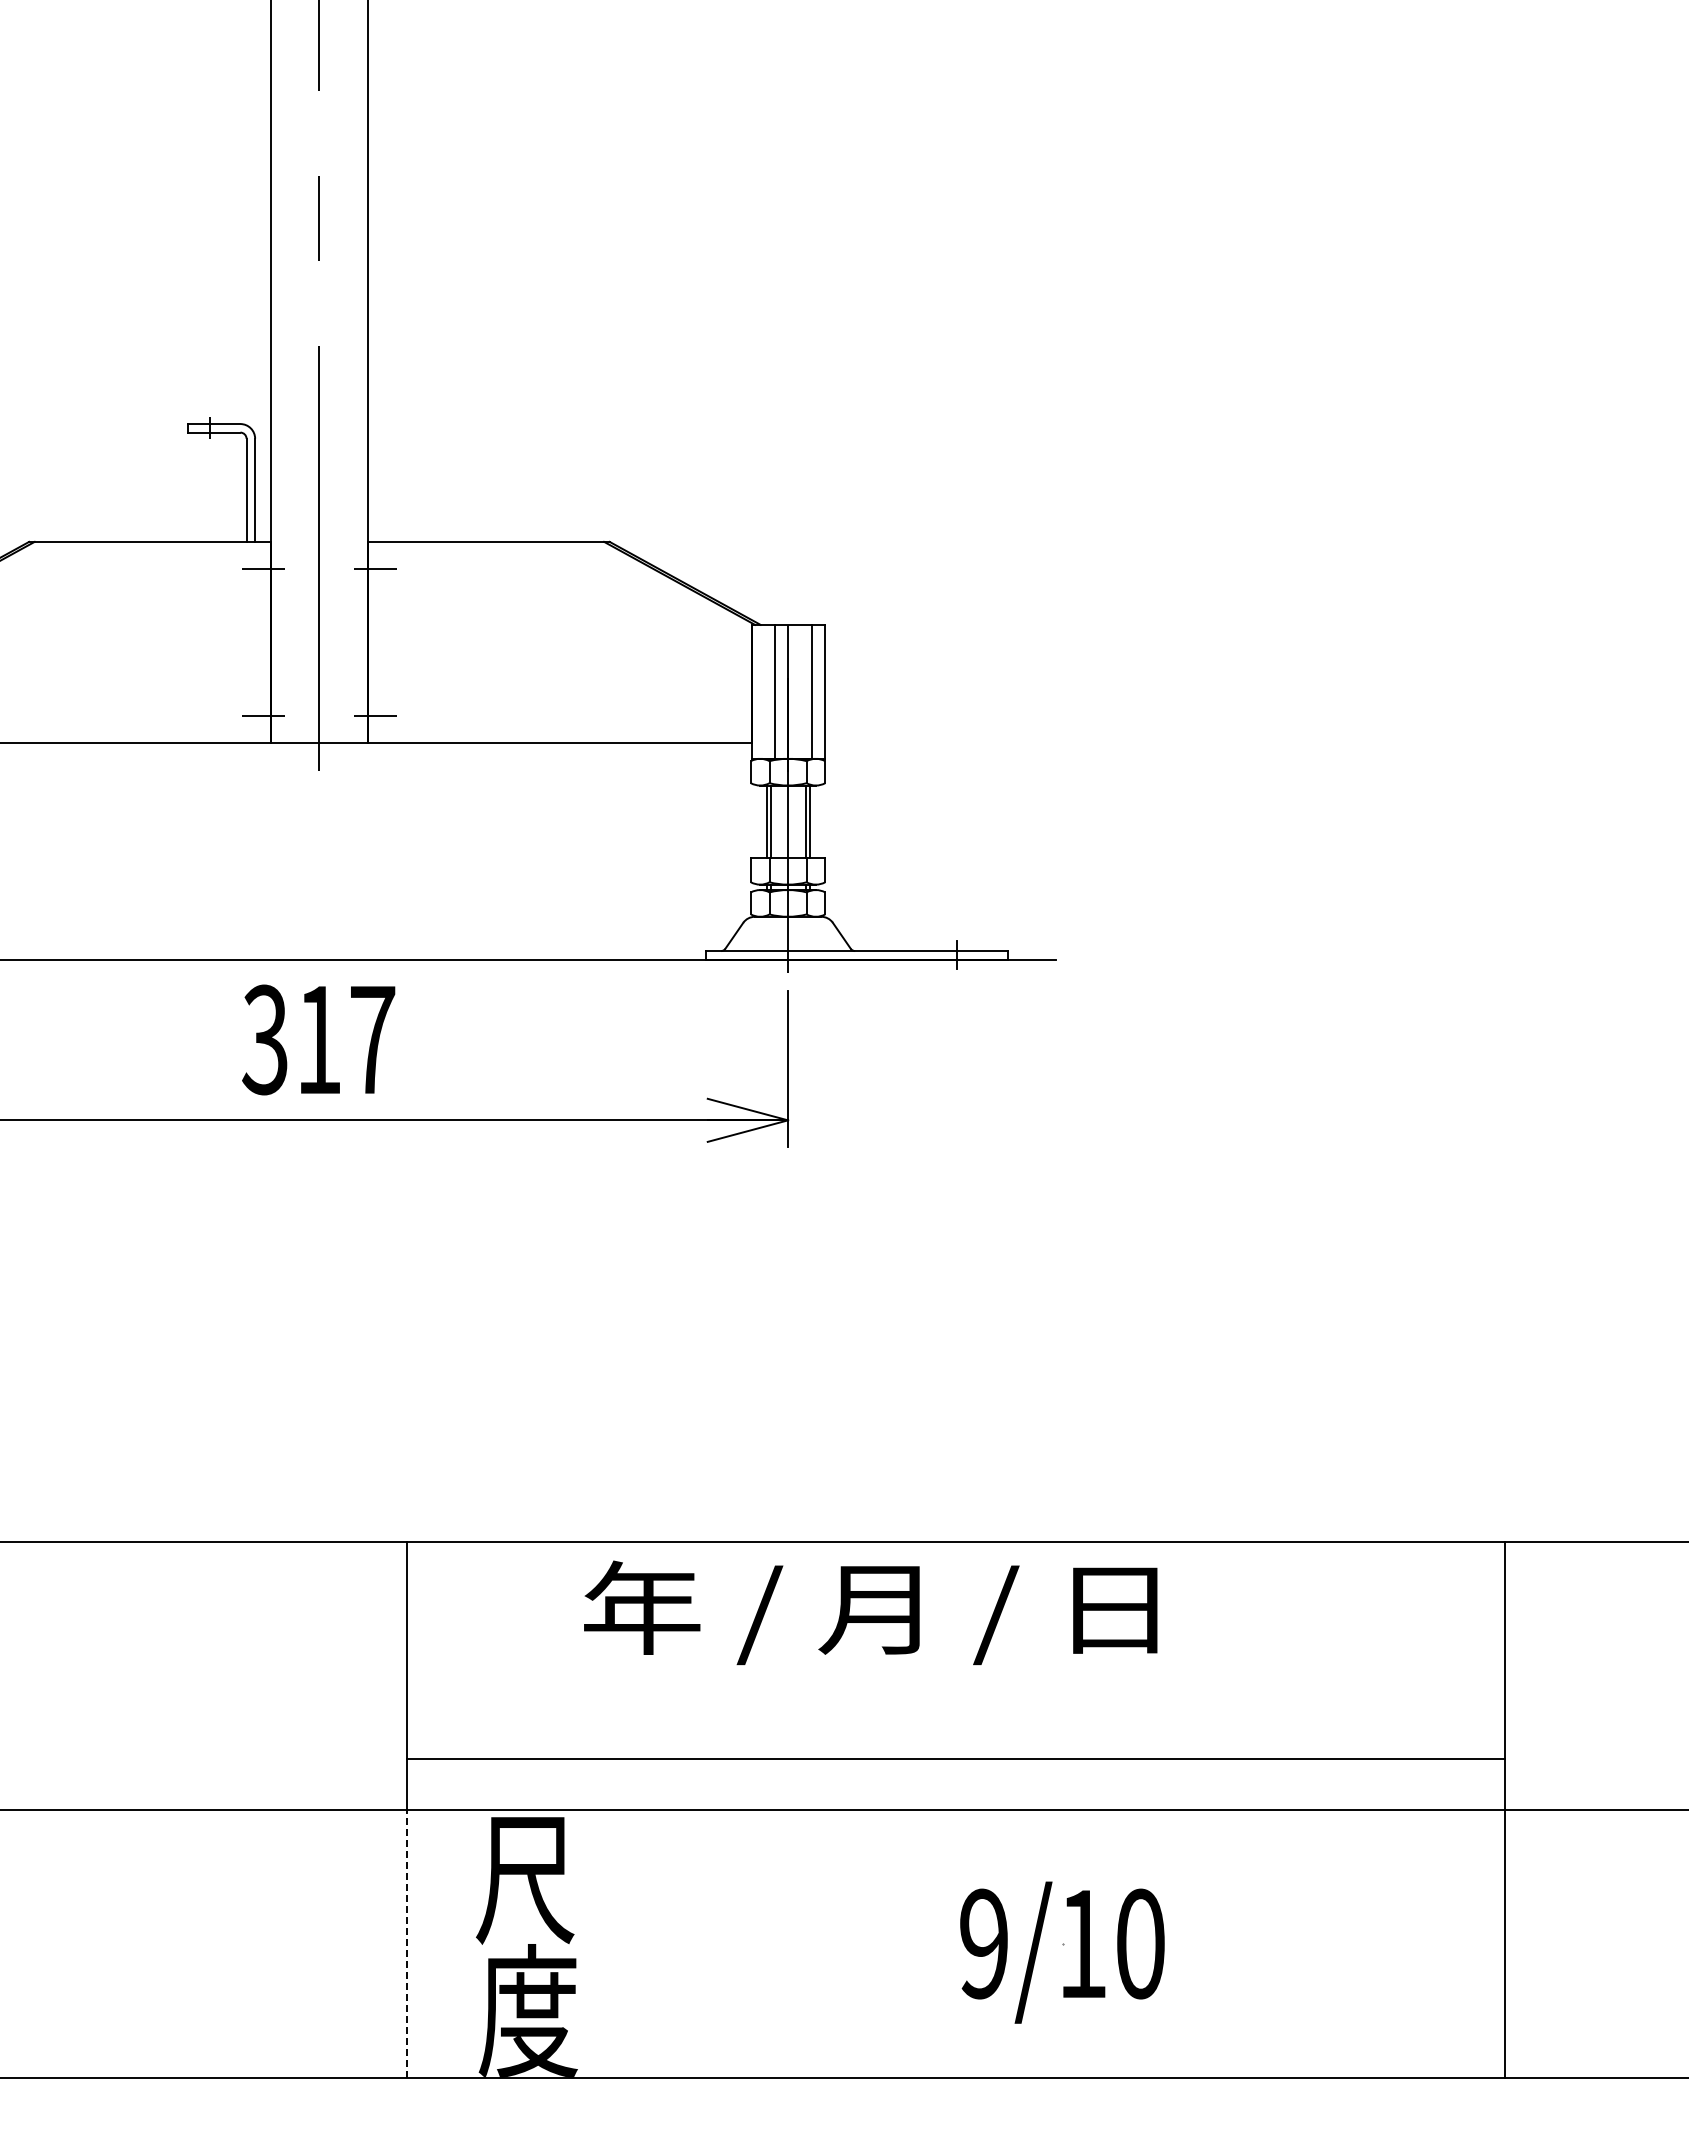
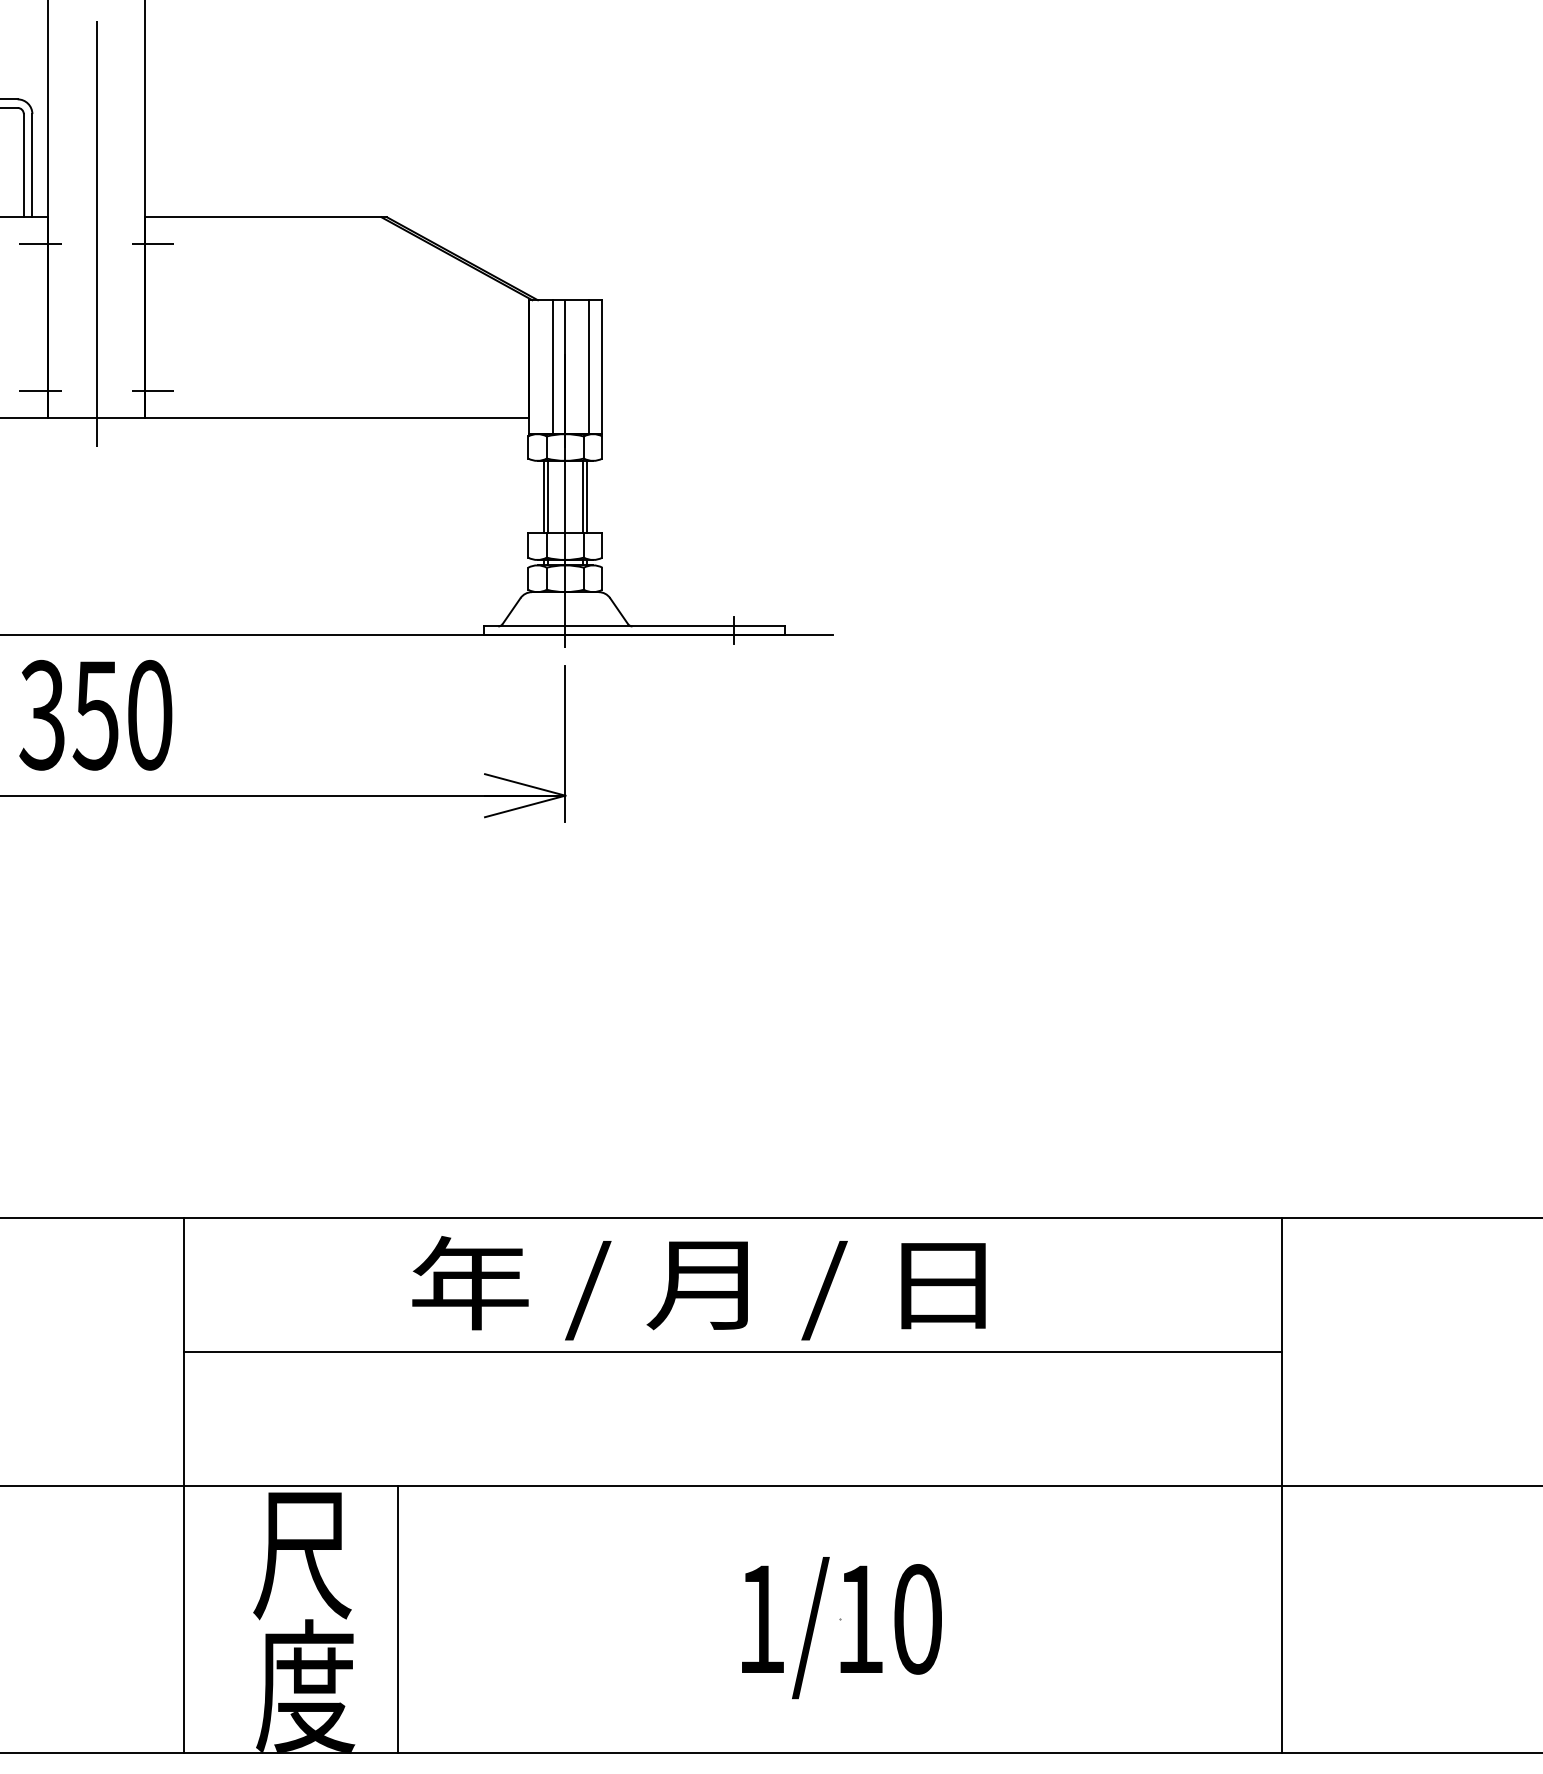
text: (345, 1039) -> (122, 714), 317 -> 350
text: (870, 1612) -> (698, 1287), moved
line: (955, 1759) -> (732, 1351), moved
line: (620, 1943) -> (397, 1618), added
text: (983, 1943) -> (760, 1618), 9/10 -> 1/10
line: (406, 1944) -> (183, 1619), dashed -> solid

